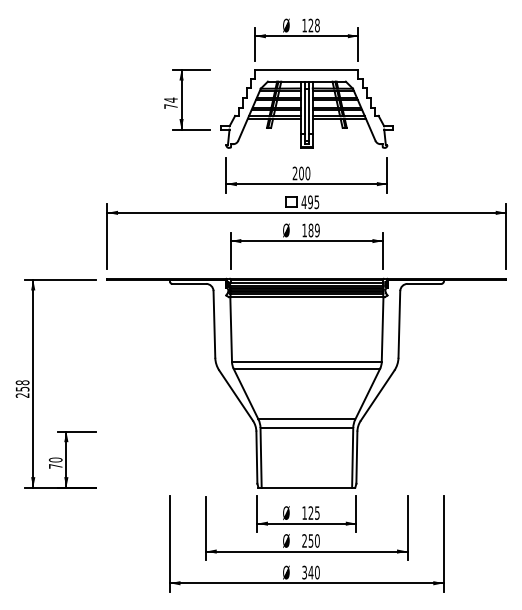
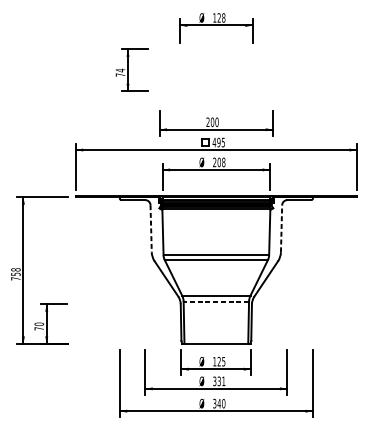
part: (306, 108) -> (216, 76), removed
text: (310, 230) -> (218, 162), 189 -> 208
line: (399, 323) -> (281, 228), solid -> dashed
line: (214, 324) -> (151, 228), solid -> dashed
text: (22, 395) -> (15, 278), 258 -> 758
line: (306, 427) -> (216, 301), solid -> dashed
text: (310, 540) -> (218, 381), 250 -> 331

